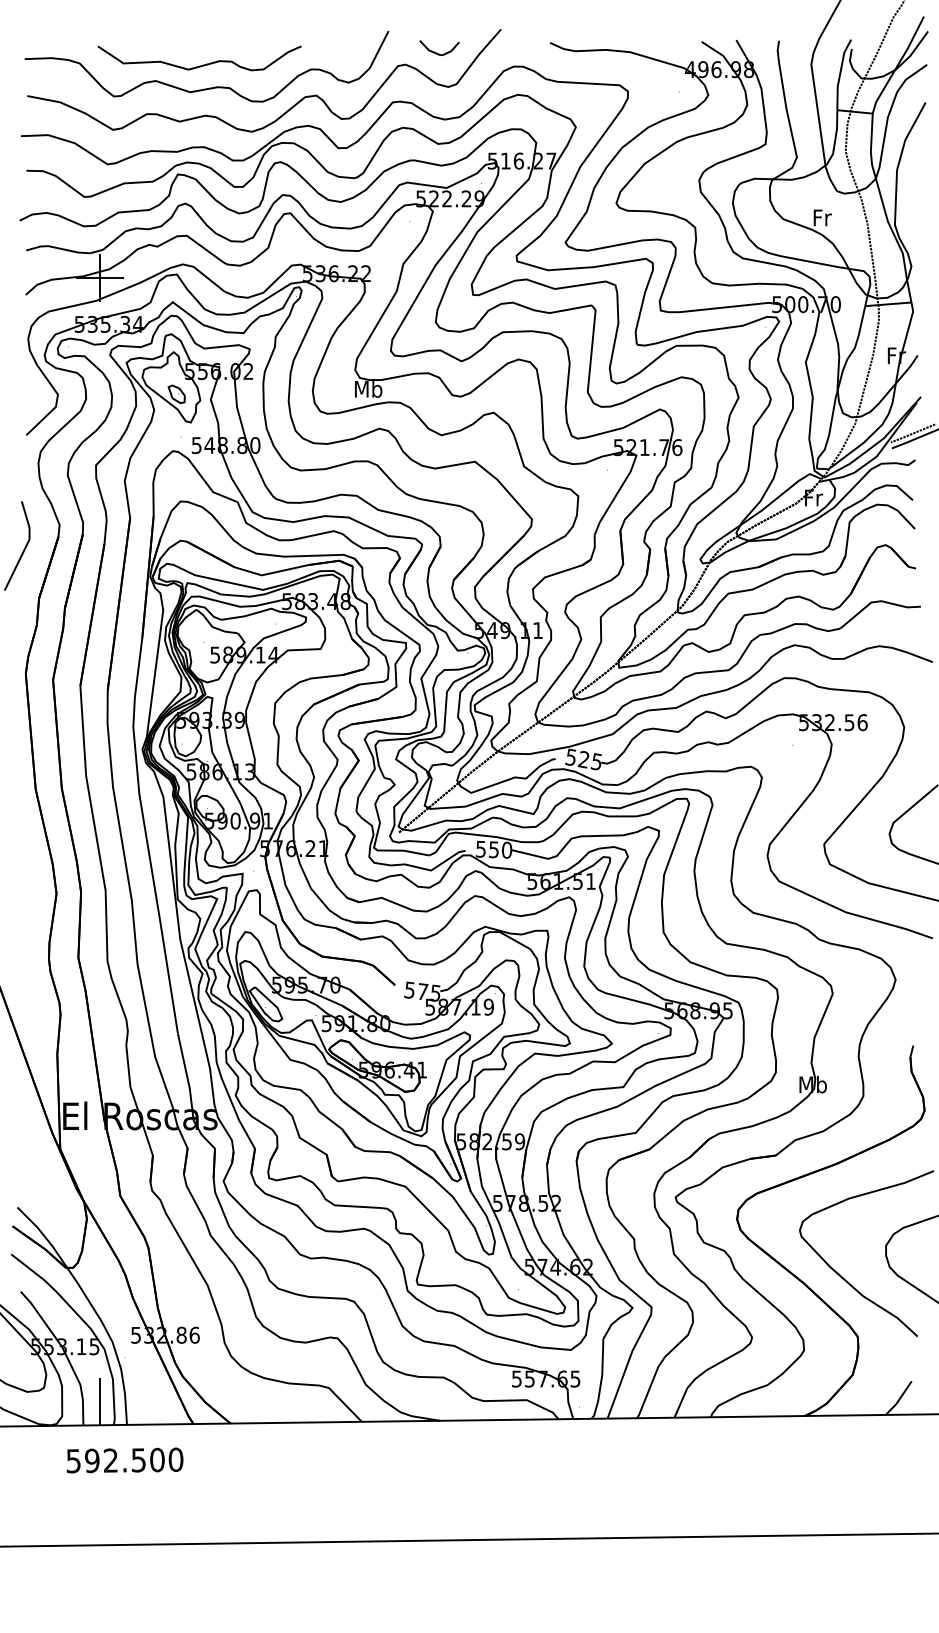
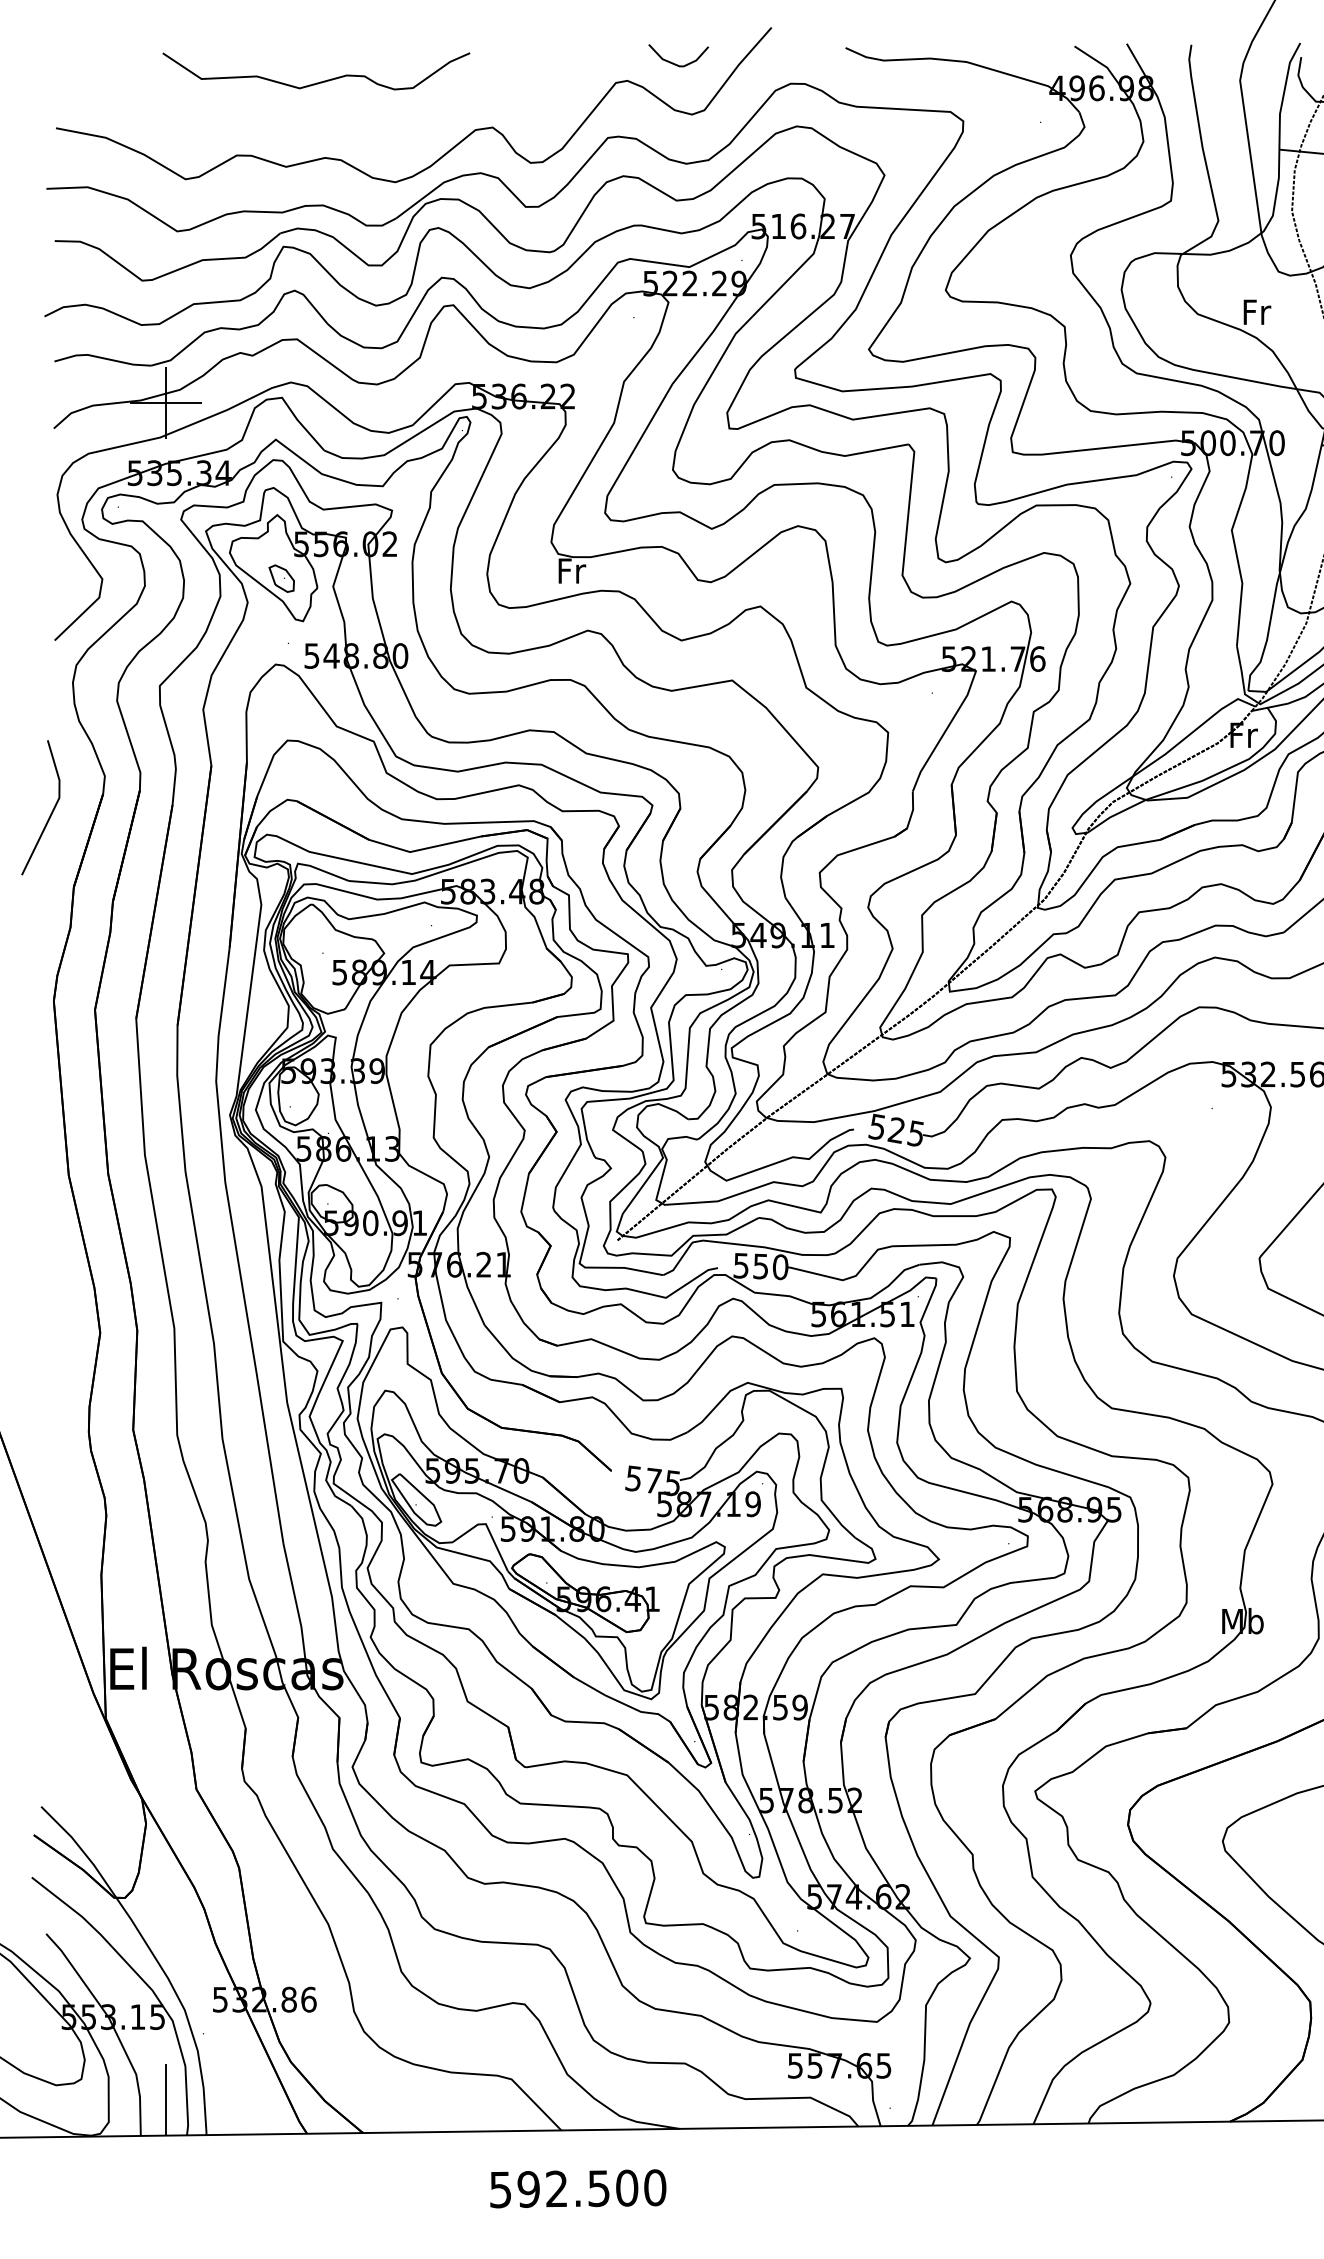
curve: (209, 87) -> (331, 115), removed
text: (368, 389) -> (571, 571), Mb -> Fr
text: (124, 1460) -> (577, 2188), moved

